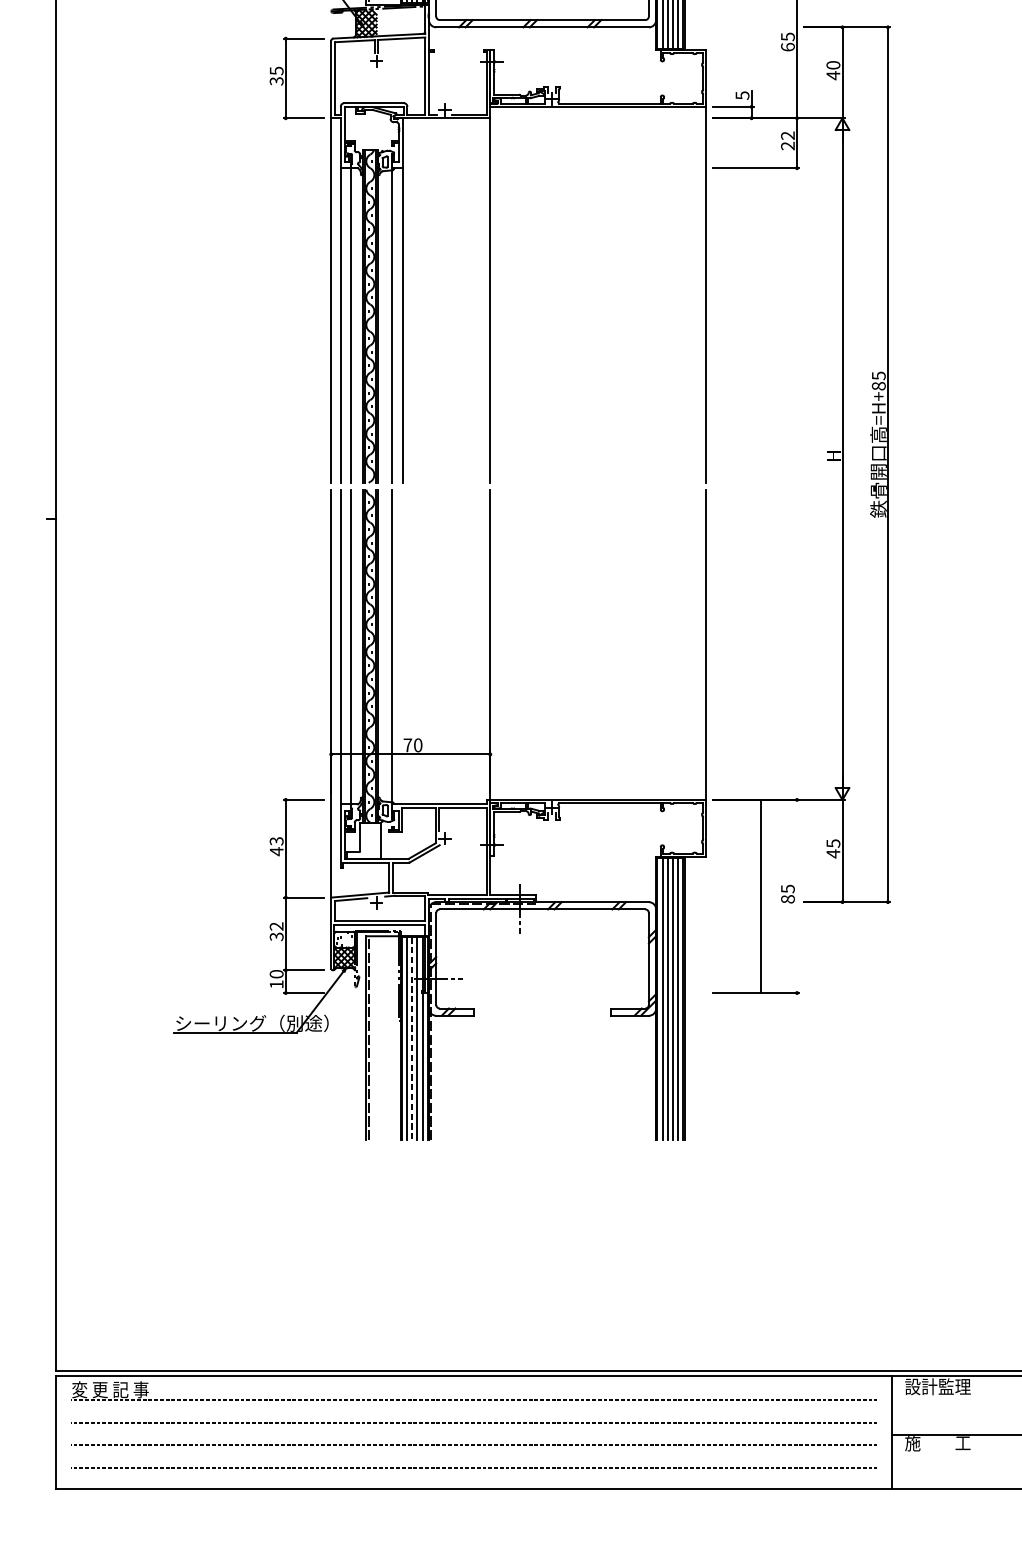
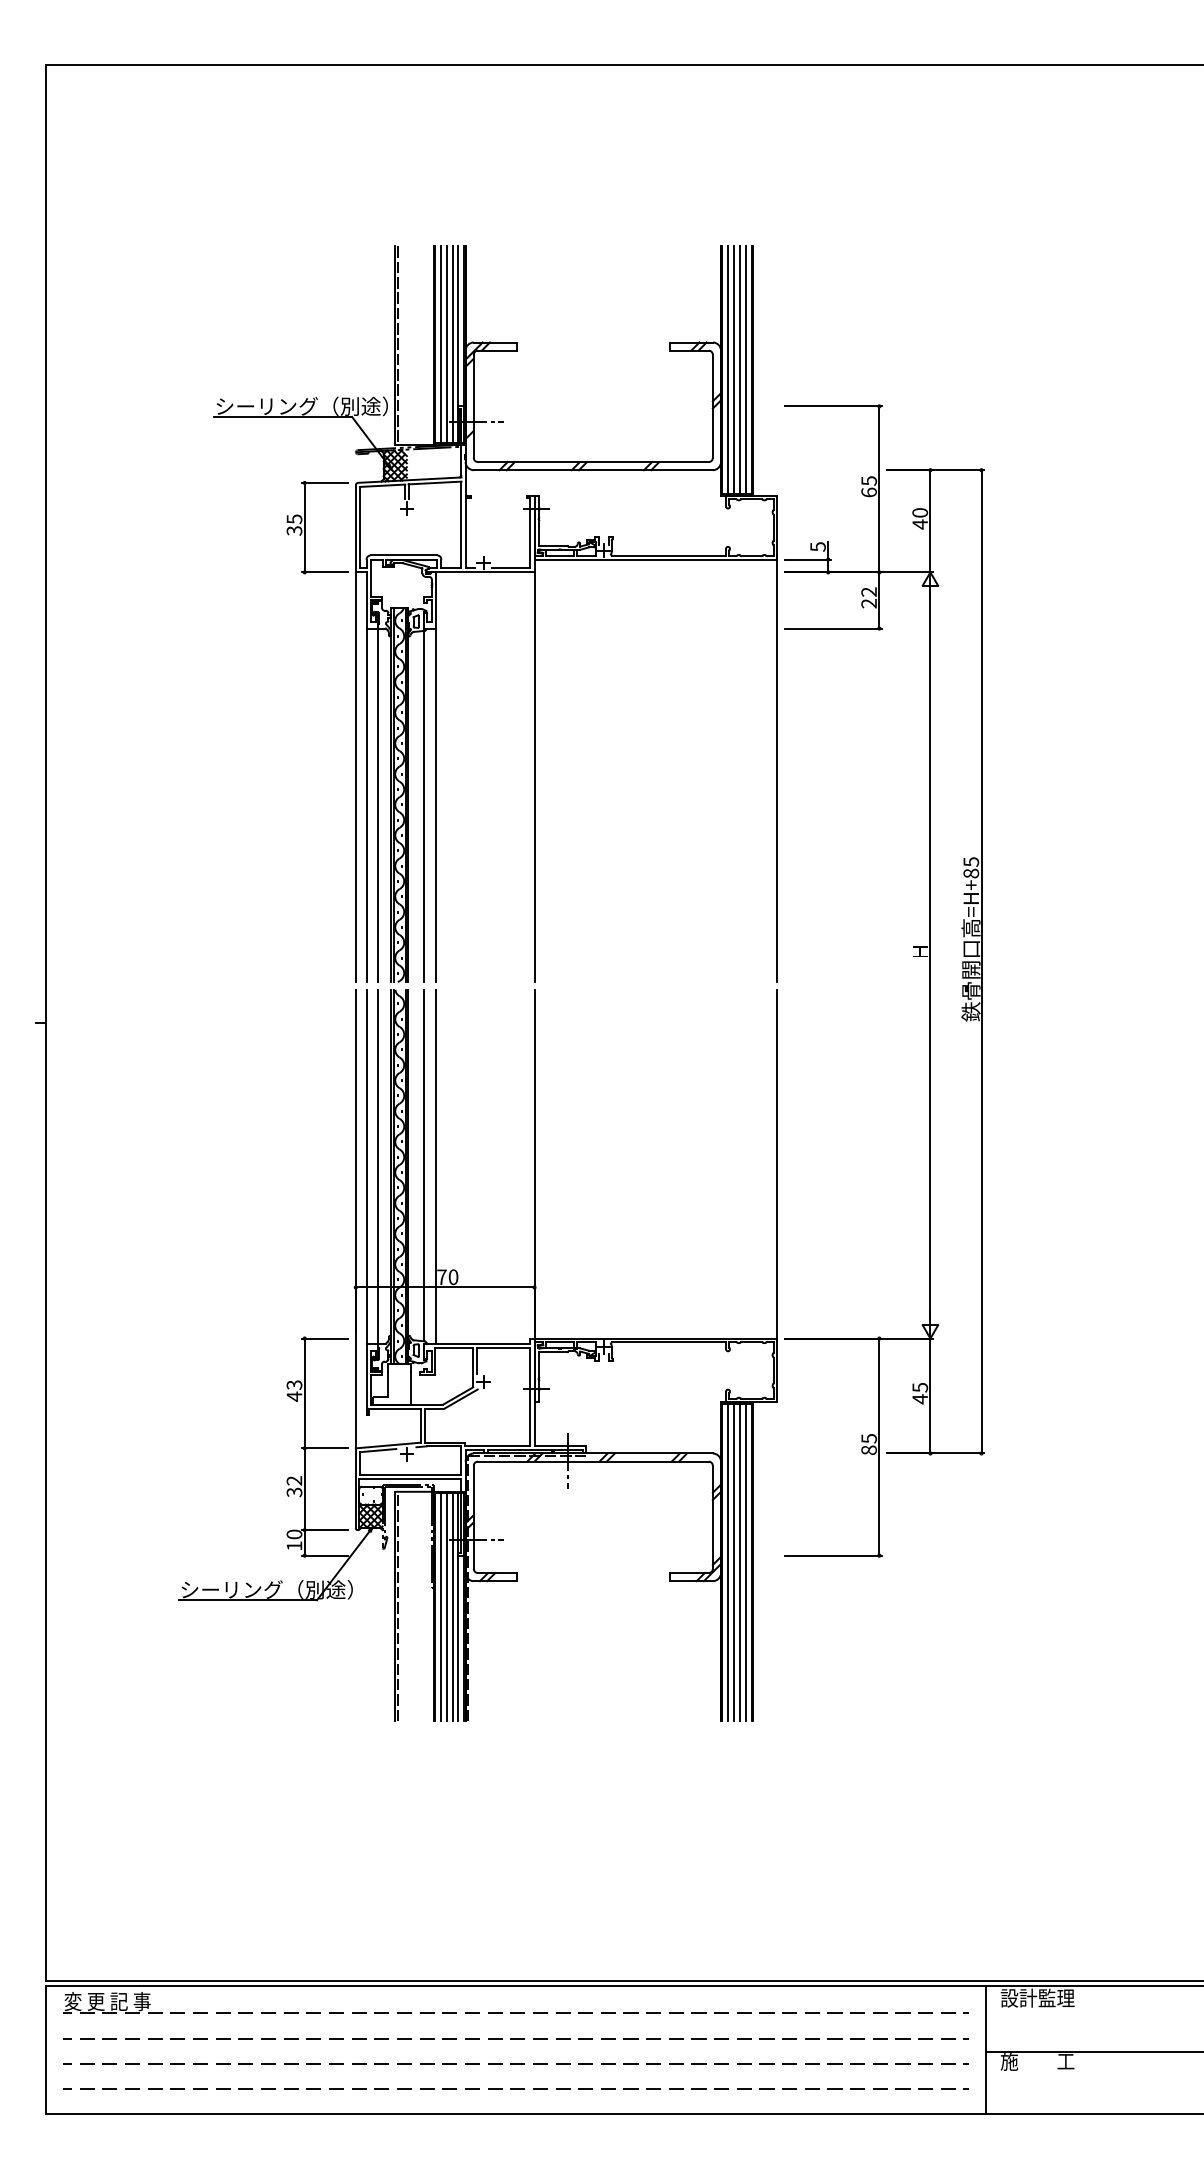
line: (402, 646) -> (435, 1166), added
line: (760, 895) -> (879, 1446), moved
line: (411, 1039) -> (446, 1607), dashed -> solid

